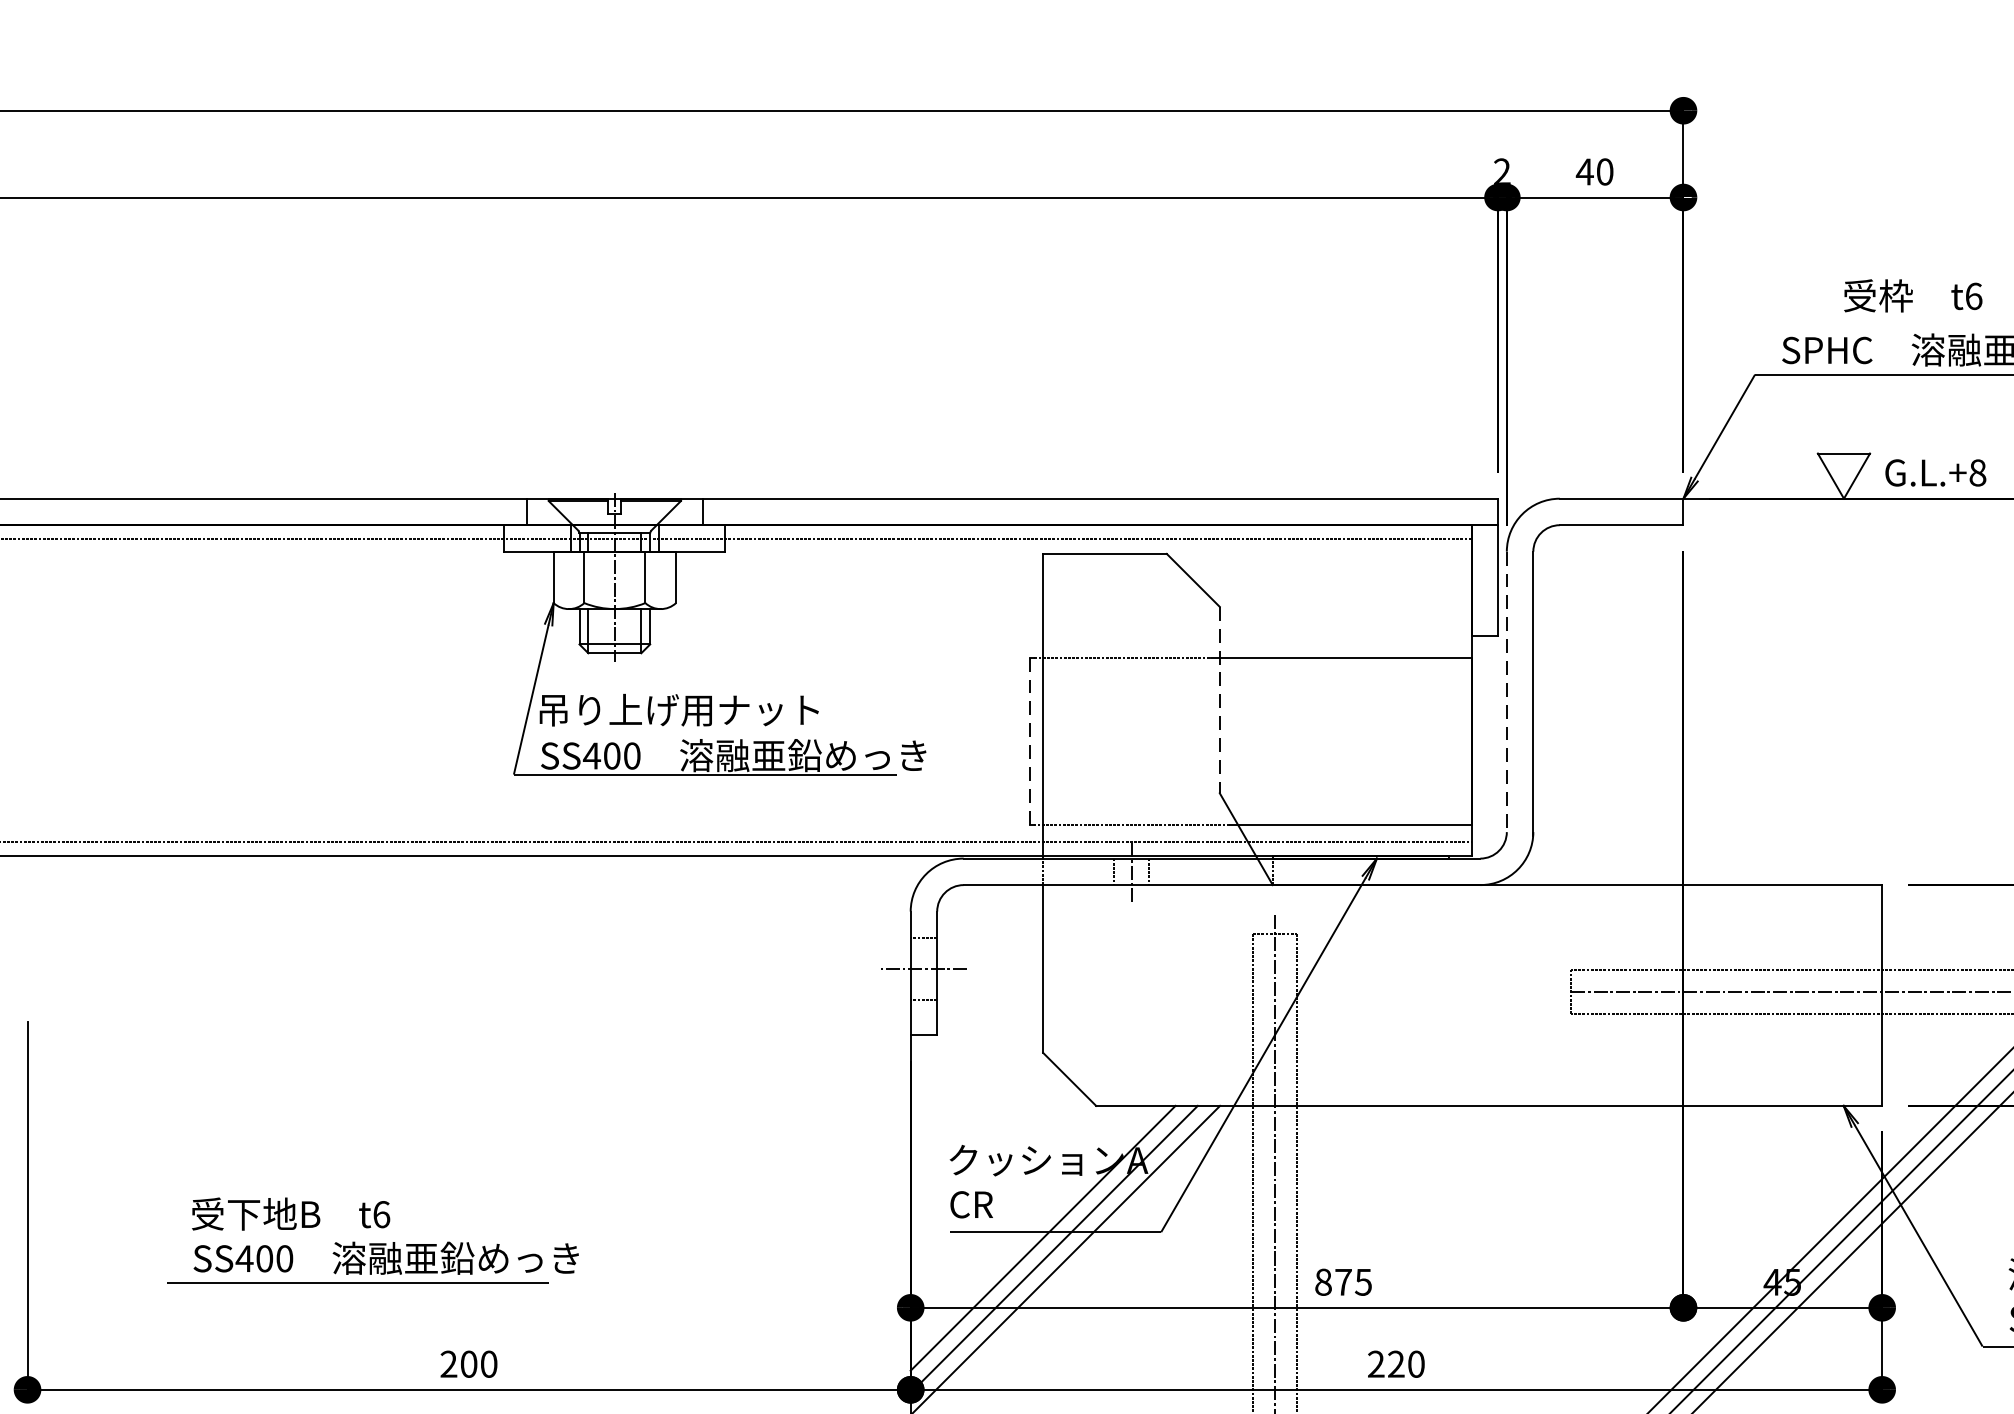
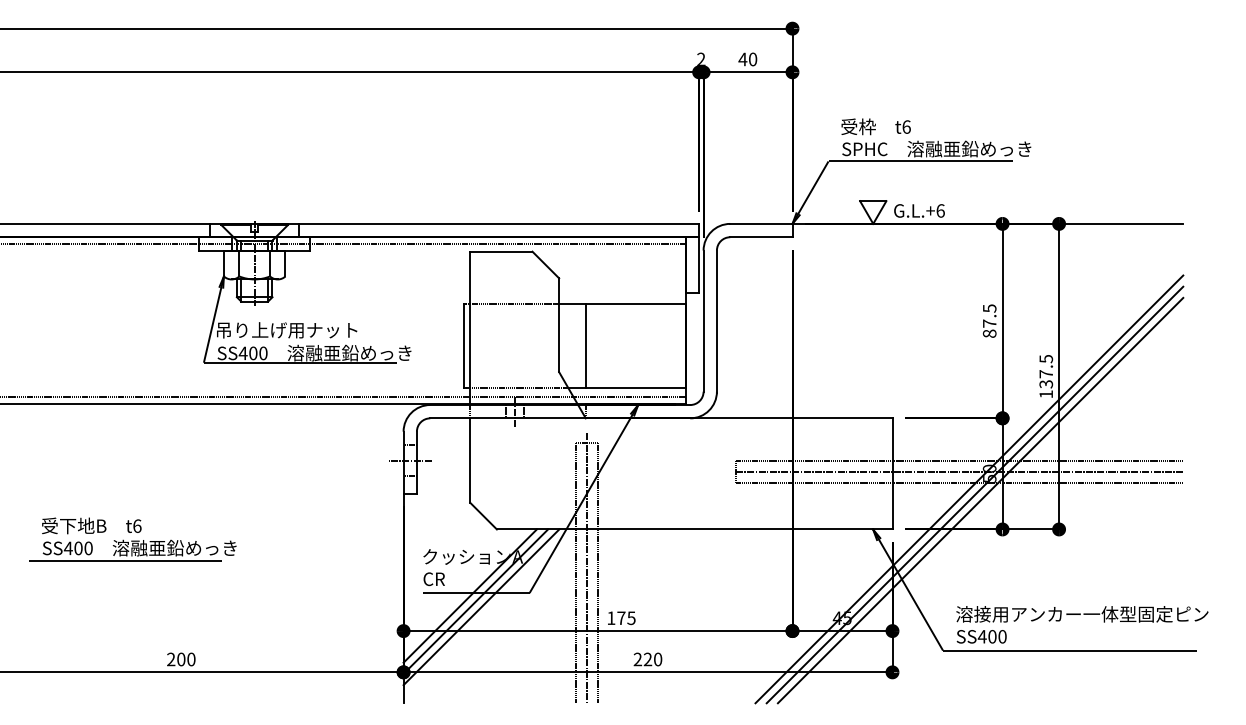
text: (1912, 295) -> (875, 126), moved
text: (1977, 472) -> (940, 210), G.L.+8 -> G.L.+6
line: (1506, 692) -> (703, 321), dashed -> solid
line: (1220, 700) -> (559, 325), dashed -> solid
line: (1272, 740) -> (585, 345), added
line: (1029, 742) -> (463, 346), dashed -> solid
part: (372, 1241) -> (132, 539), moved
text: (1323, 1282) -> (611, 618), 875 -> 175

